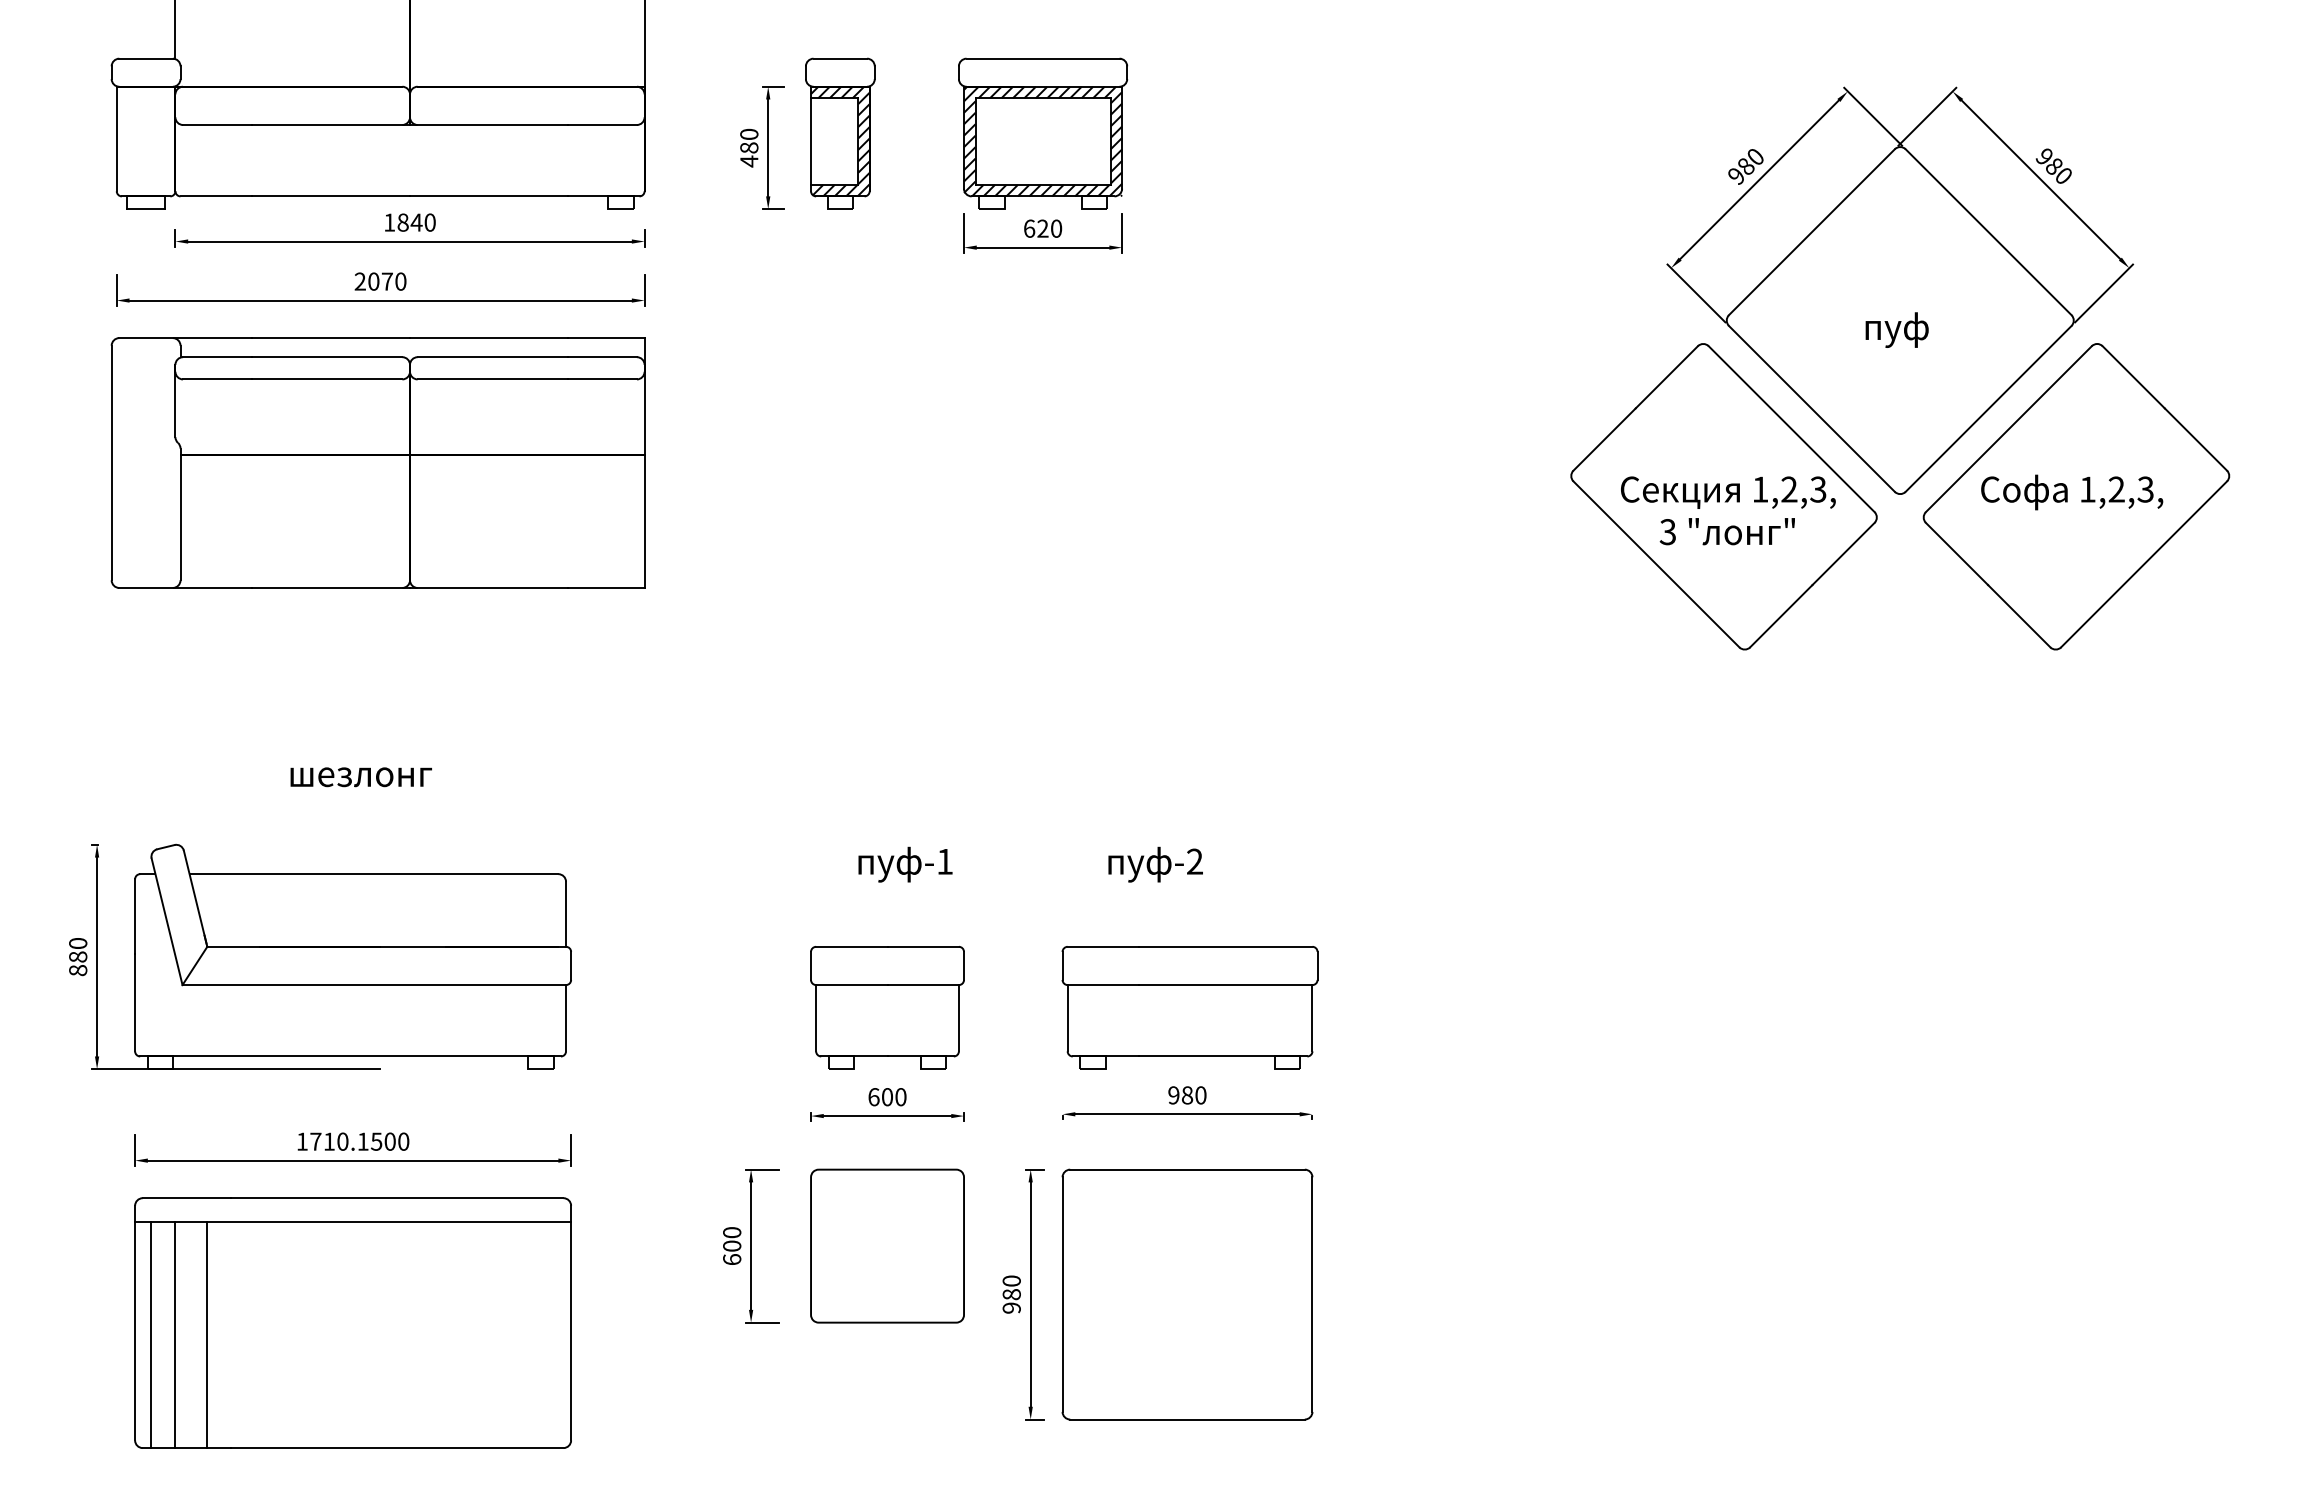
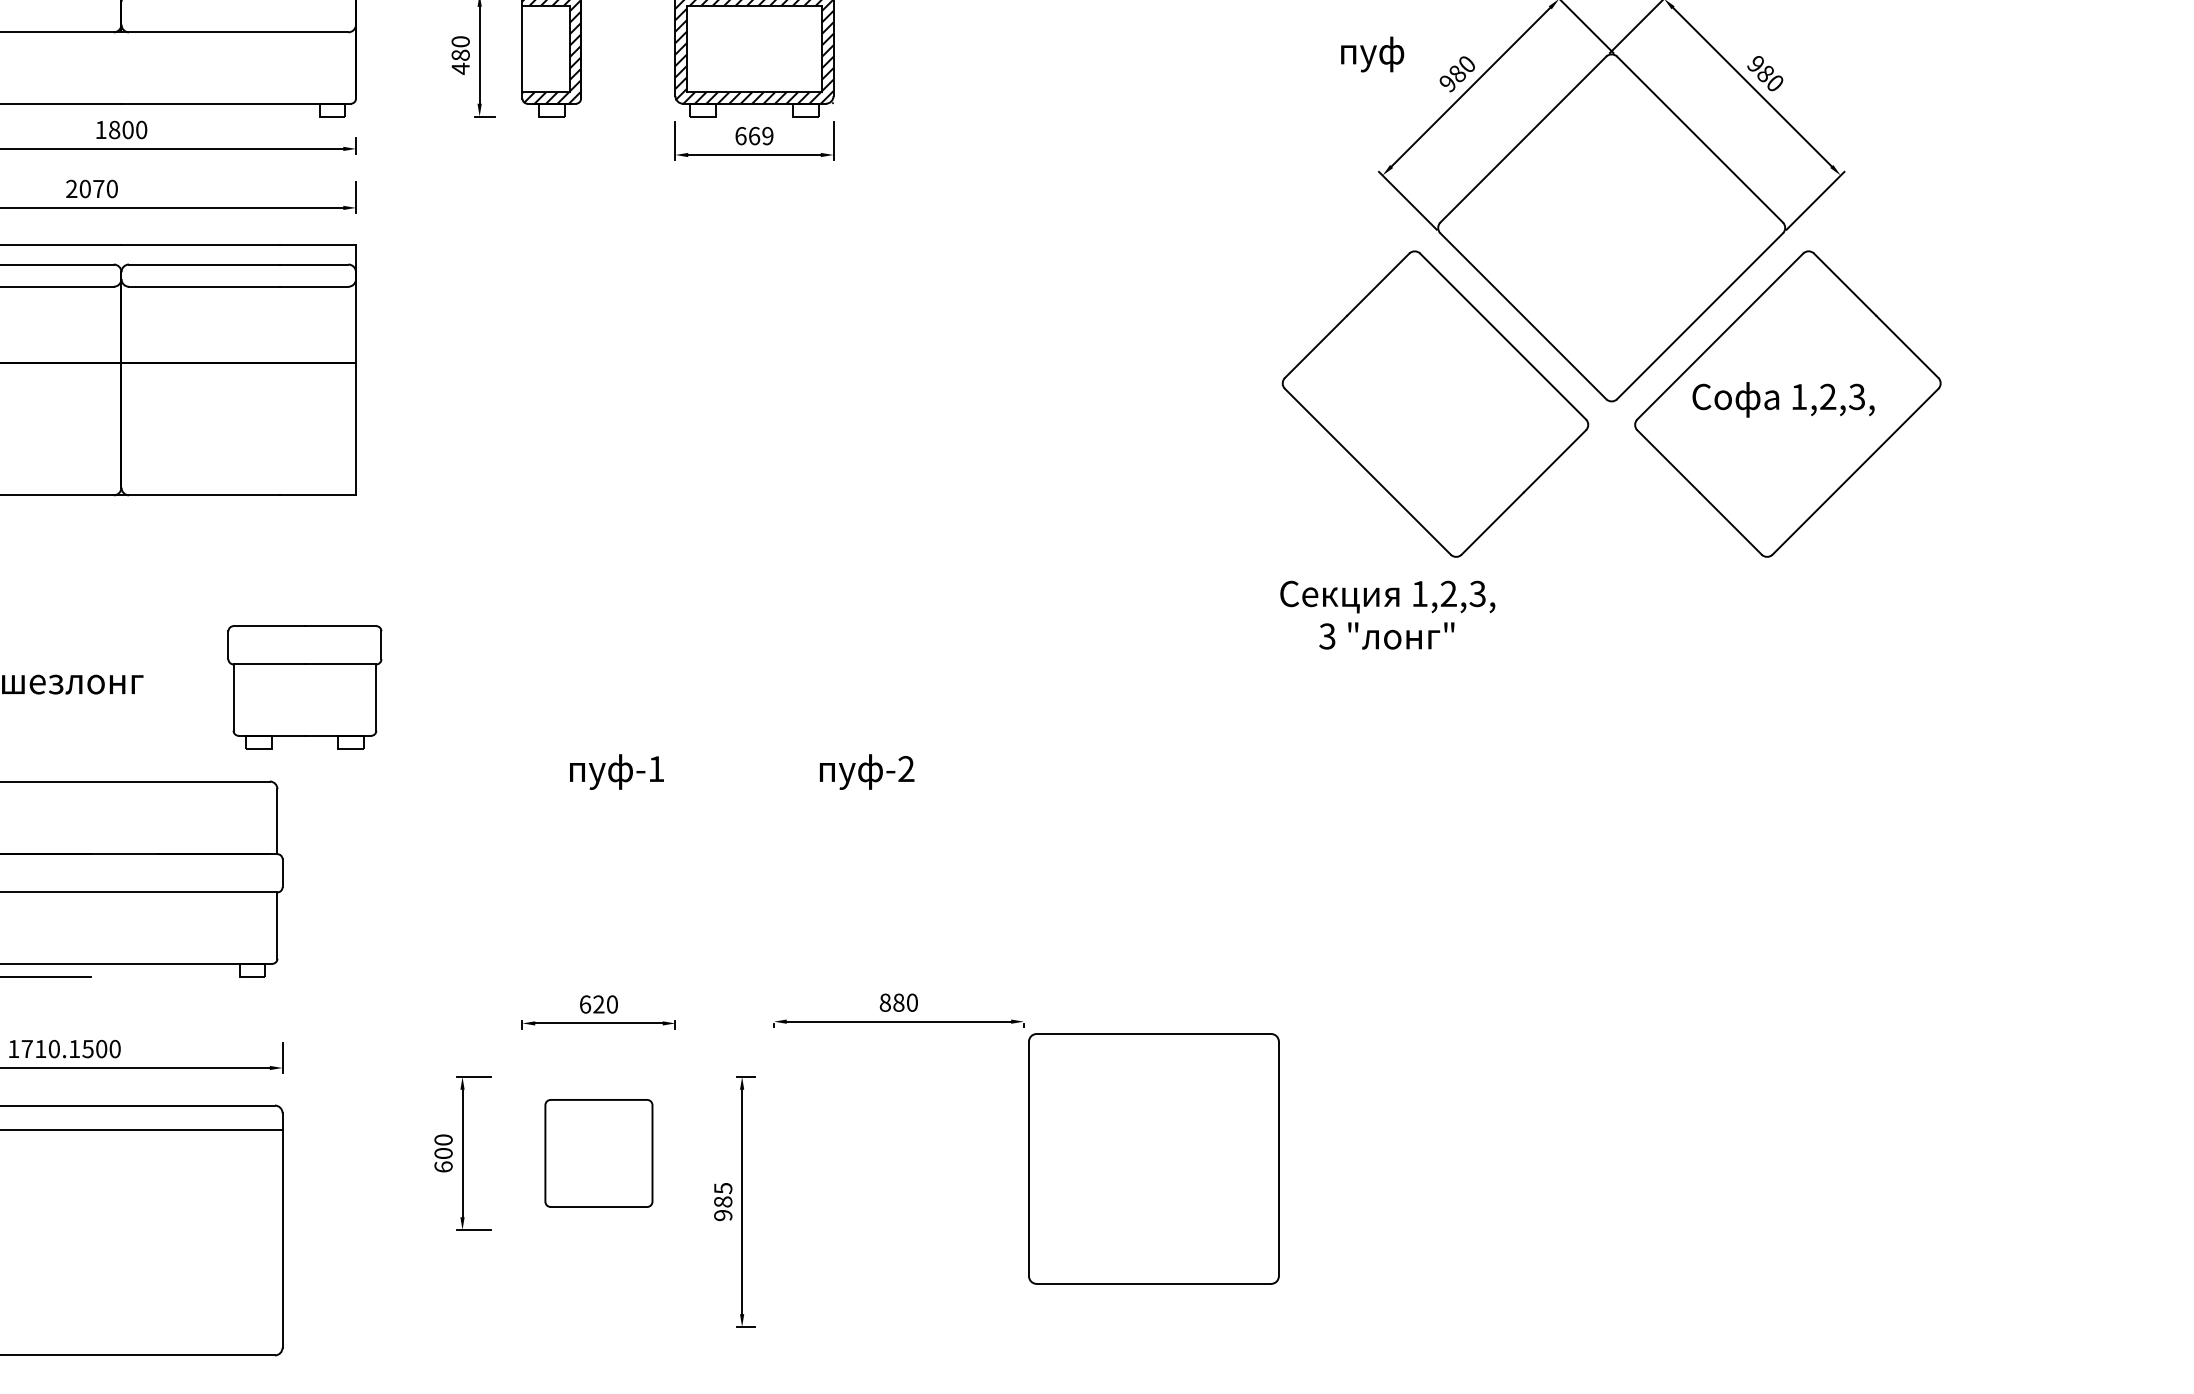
text: (416, 222) -> (127, 129), 1840 -> 1800
text: (1049, 228) -> (760, 135), 620 -> 669
text: (1896, 329) -> (1371, 53), moved
text: (1728, 510) -> (1387, 614), moved
part: (887, 1007) -> (304, 686), moved
part: (1189, 1007) -> (900, 914), removed
text: (1173, 1095) -> (884, 1002), 980 -> 880
text: (886, 1097) -> (597, 1004), 600 -> 620
part: (887, 1245) -> (598, 1152), size x0.7
text: (1011, 1280) -> (722, 1187), 980 -> 985
part: (1187, 1294) -> (1153, 1158), moved

